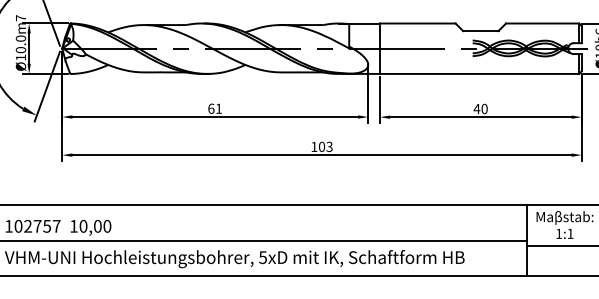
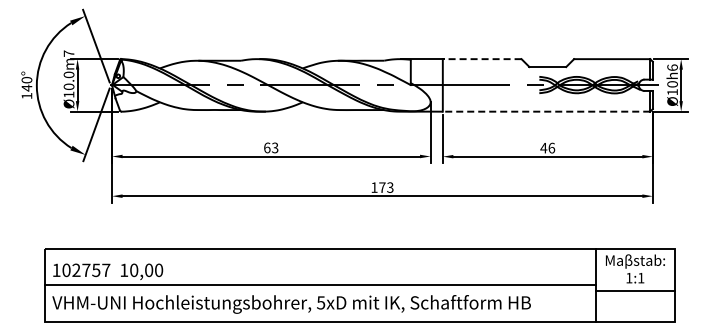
line: (417, 23) -> (481, 59), solid -> dashed
line: (479, 73) -> (546, 111), solid -> dashed
text: (219, 108) -> (275, 147), 61 -> 63
text: (484, 108) -> (551, 147), 40 -> 46
text: (322, 146) -> (382, 187), 103 -> 173

